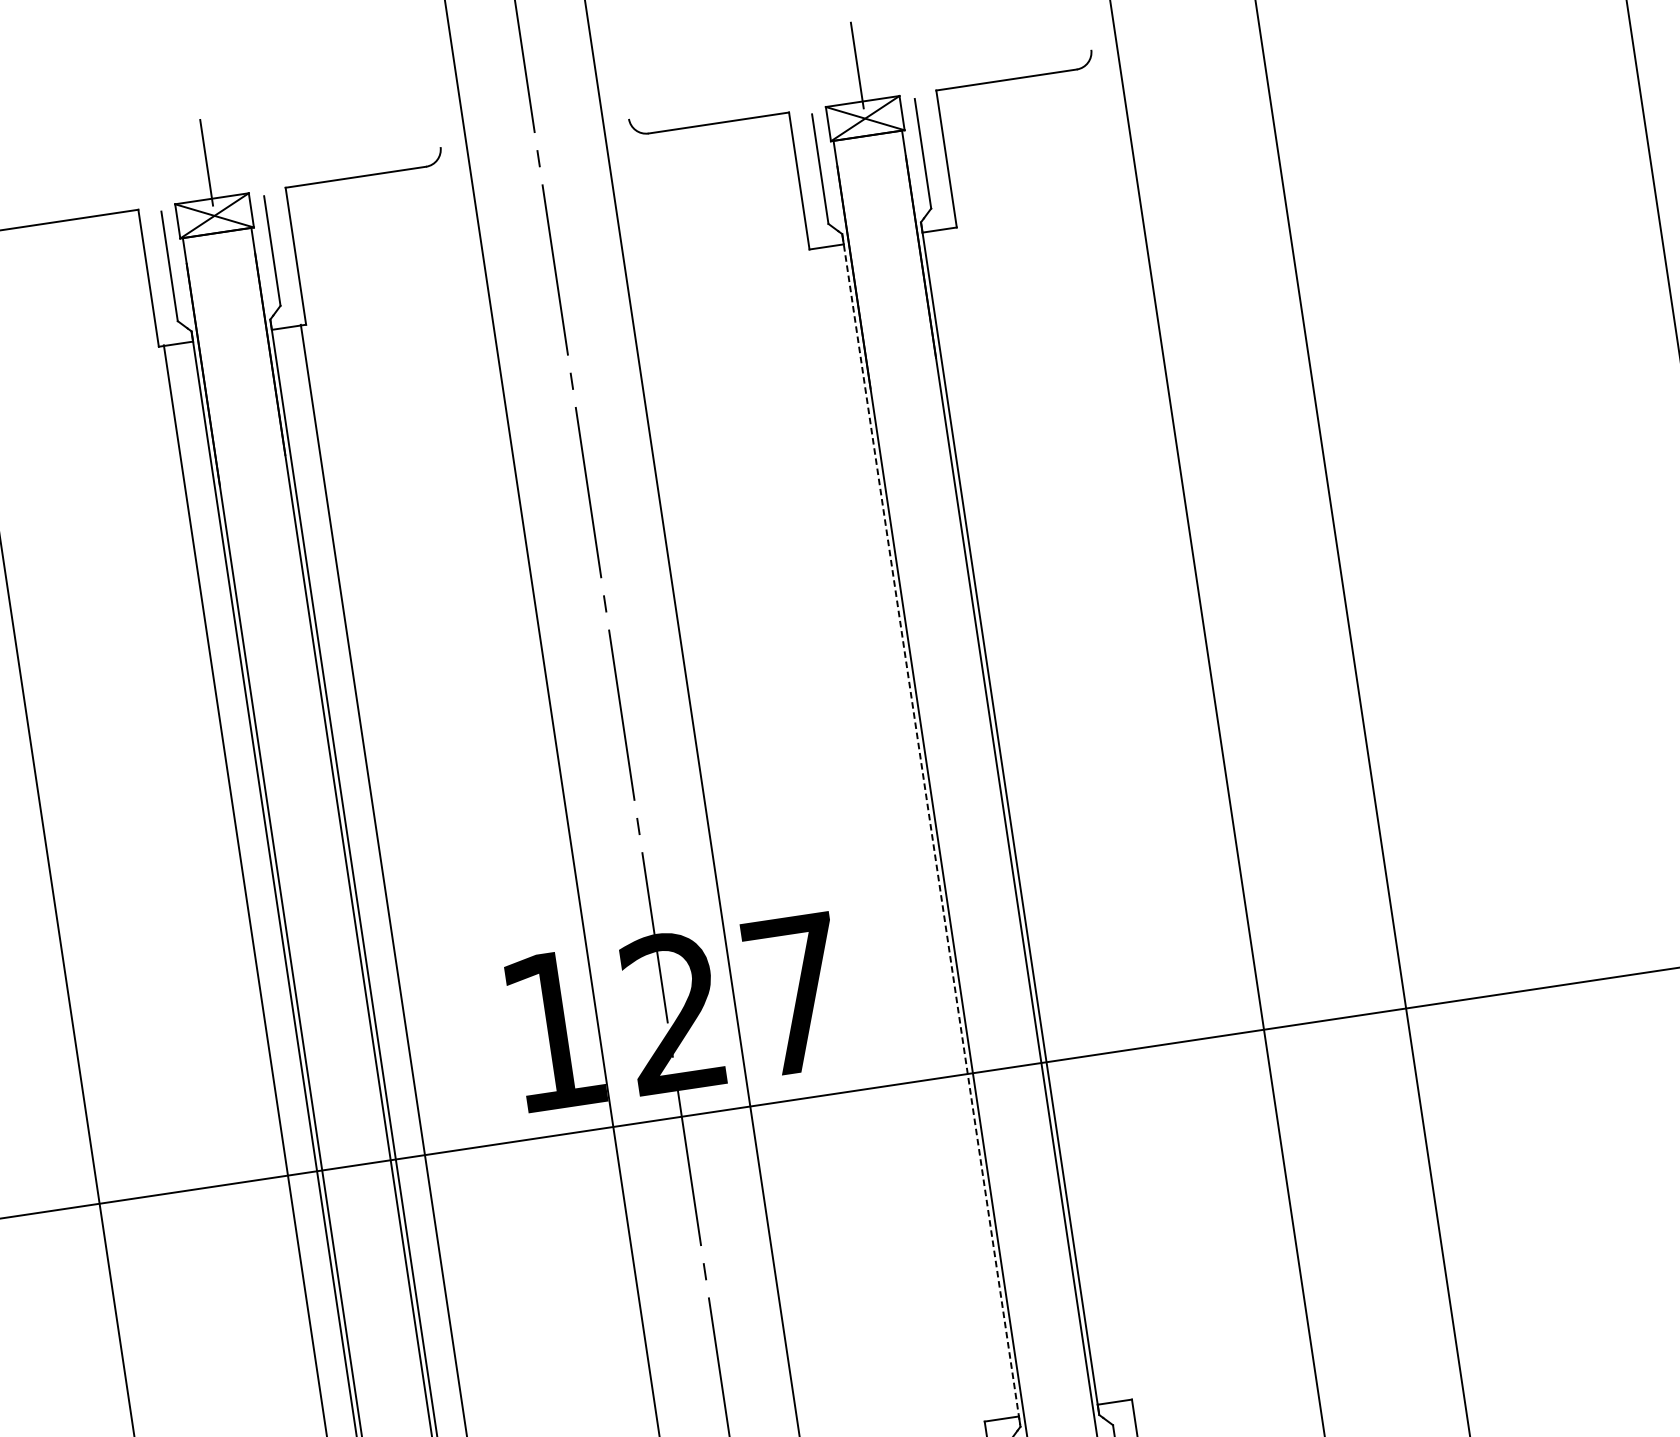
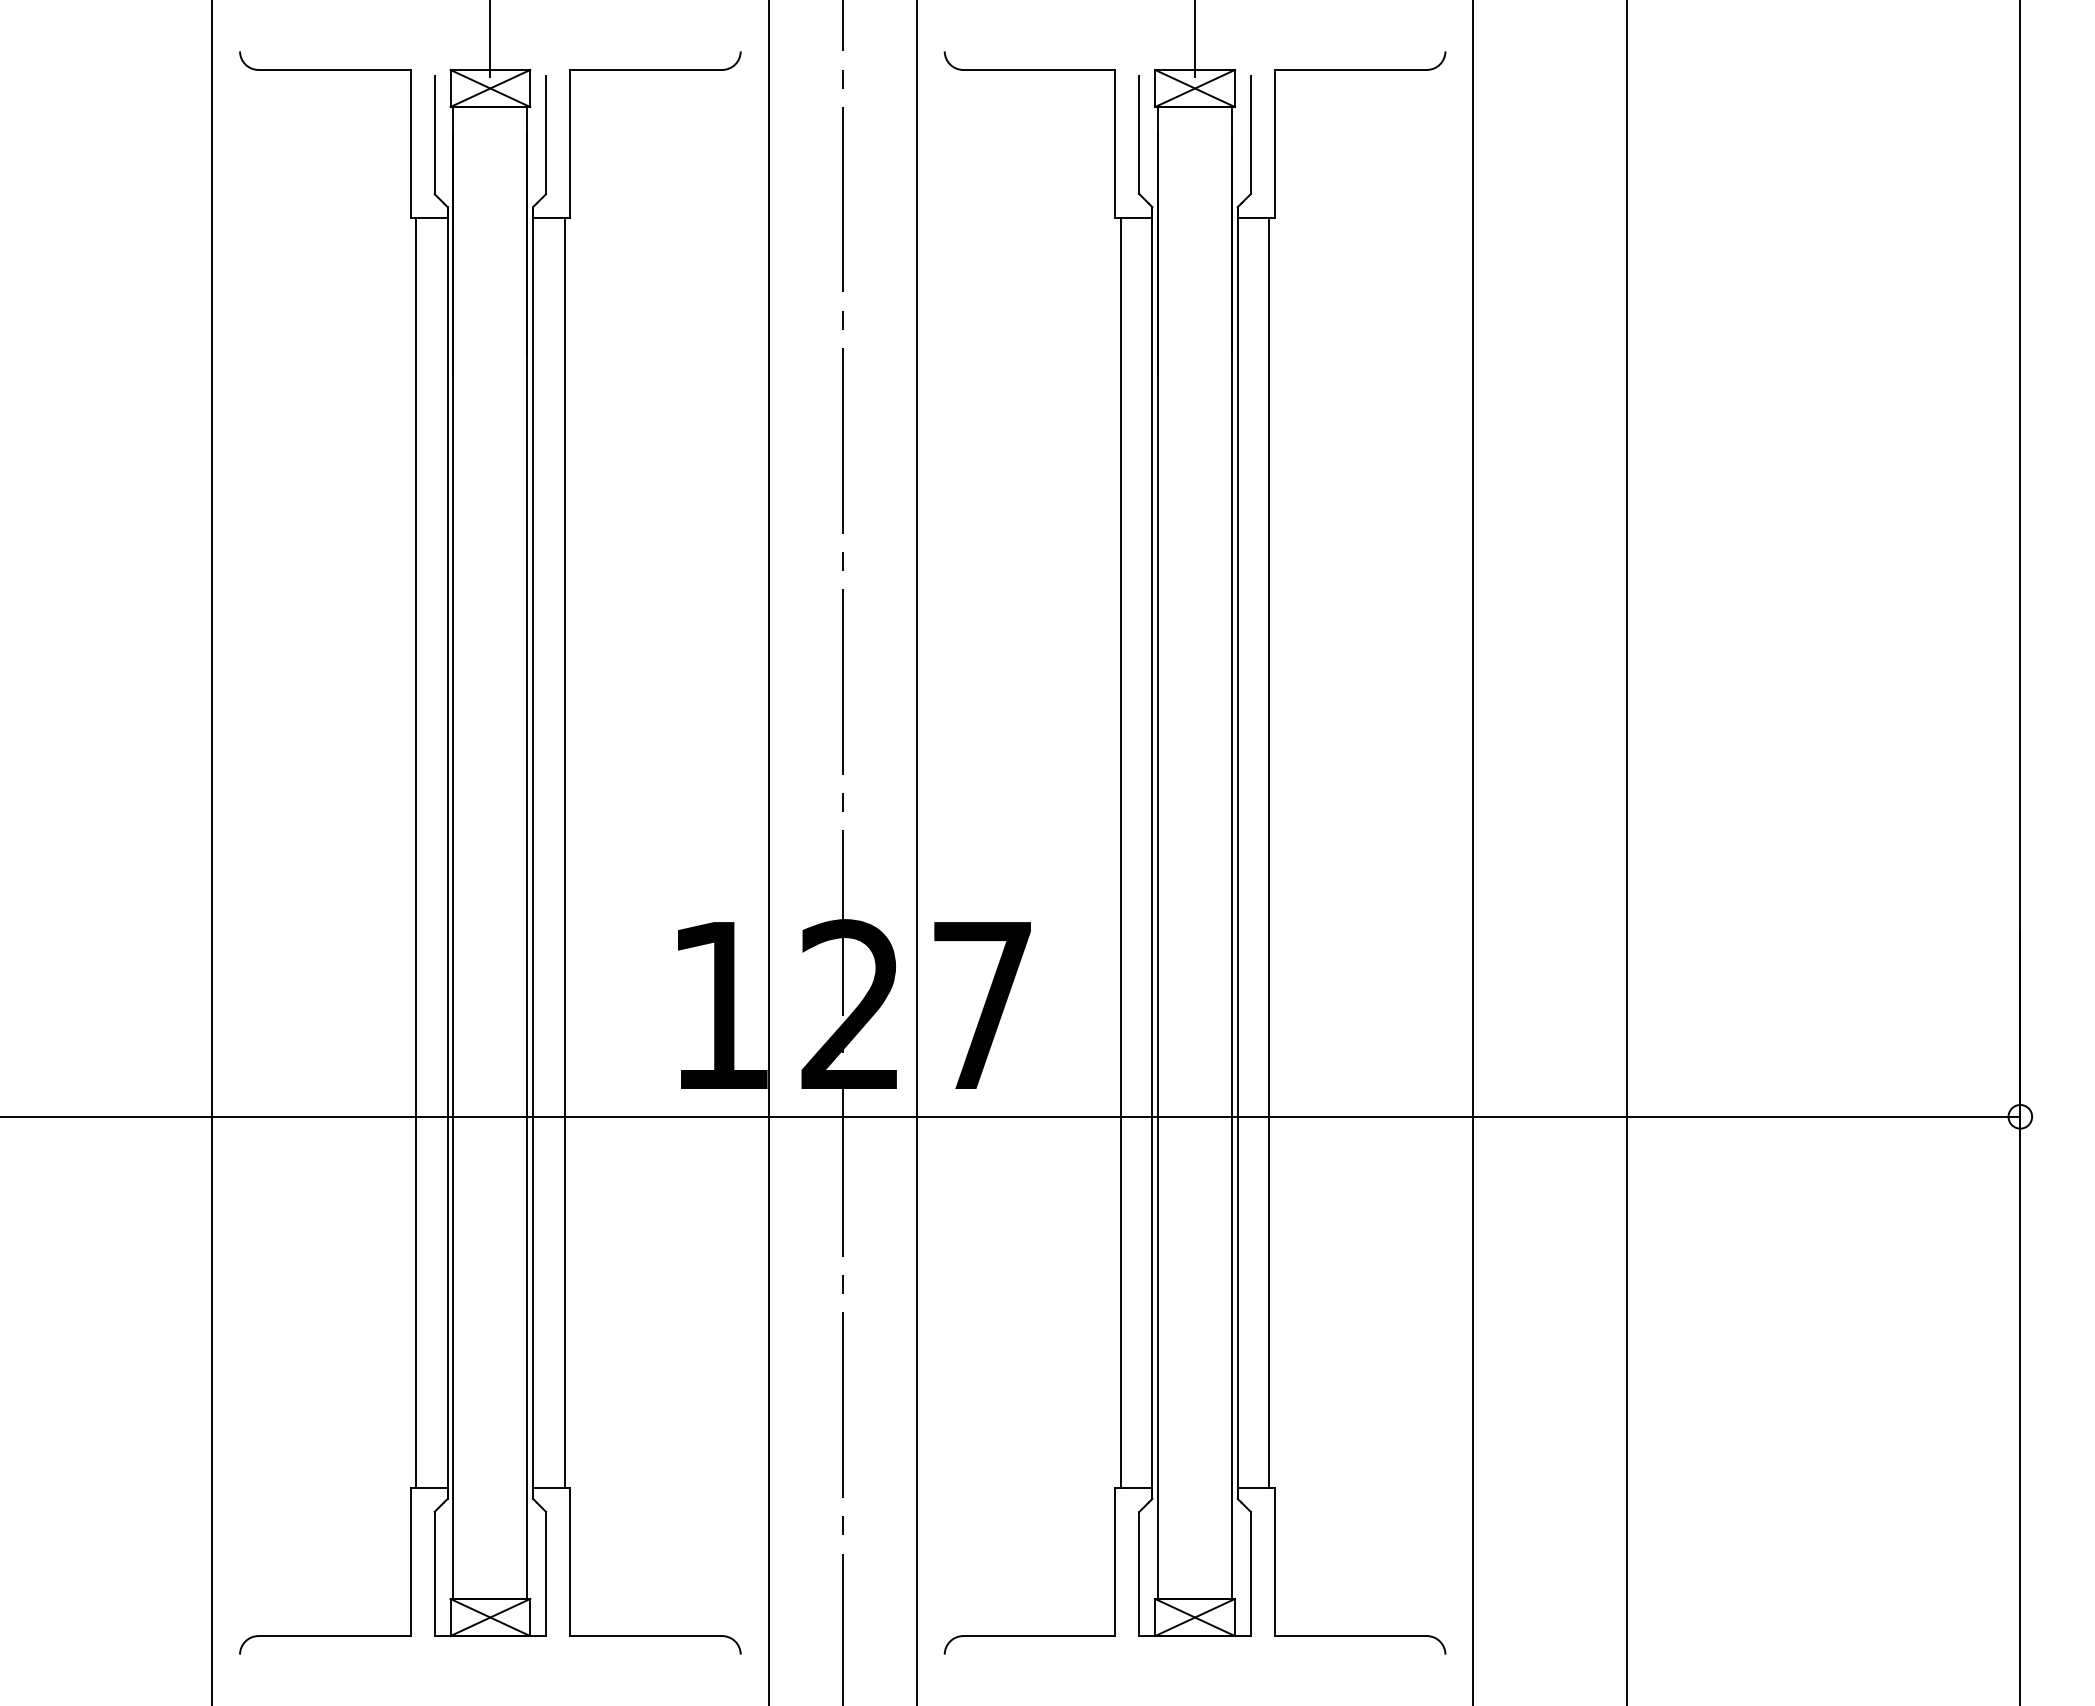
line: (1039, 813) -> (1269, 852), added
line: (931, 830) -> (1152, 853), dashed -> solid
line: (901, 834) -> (1120, 852), added

